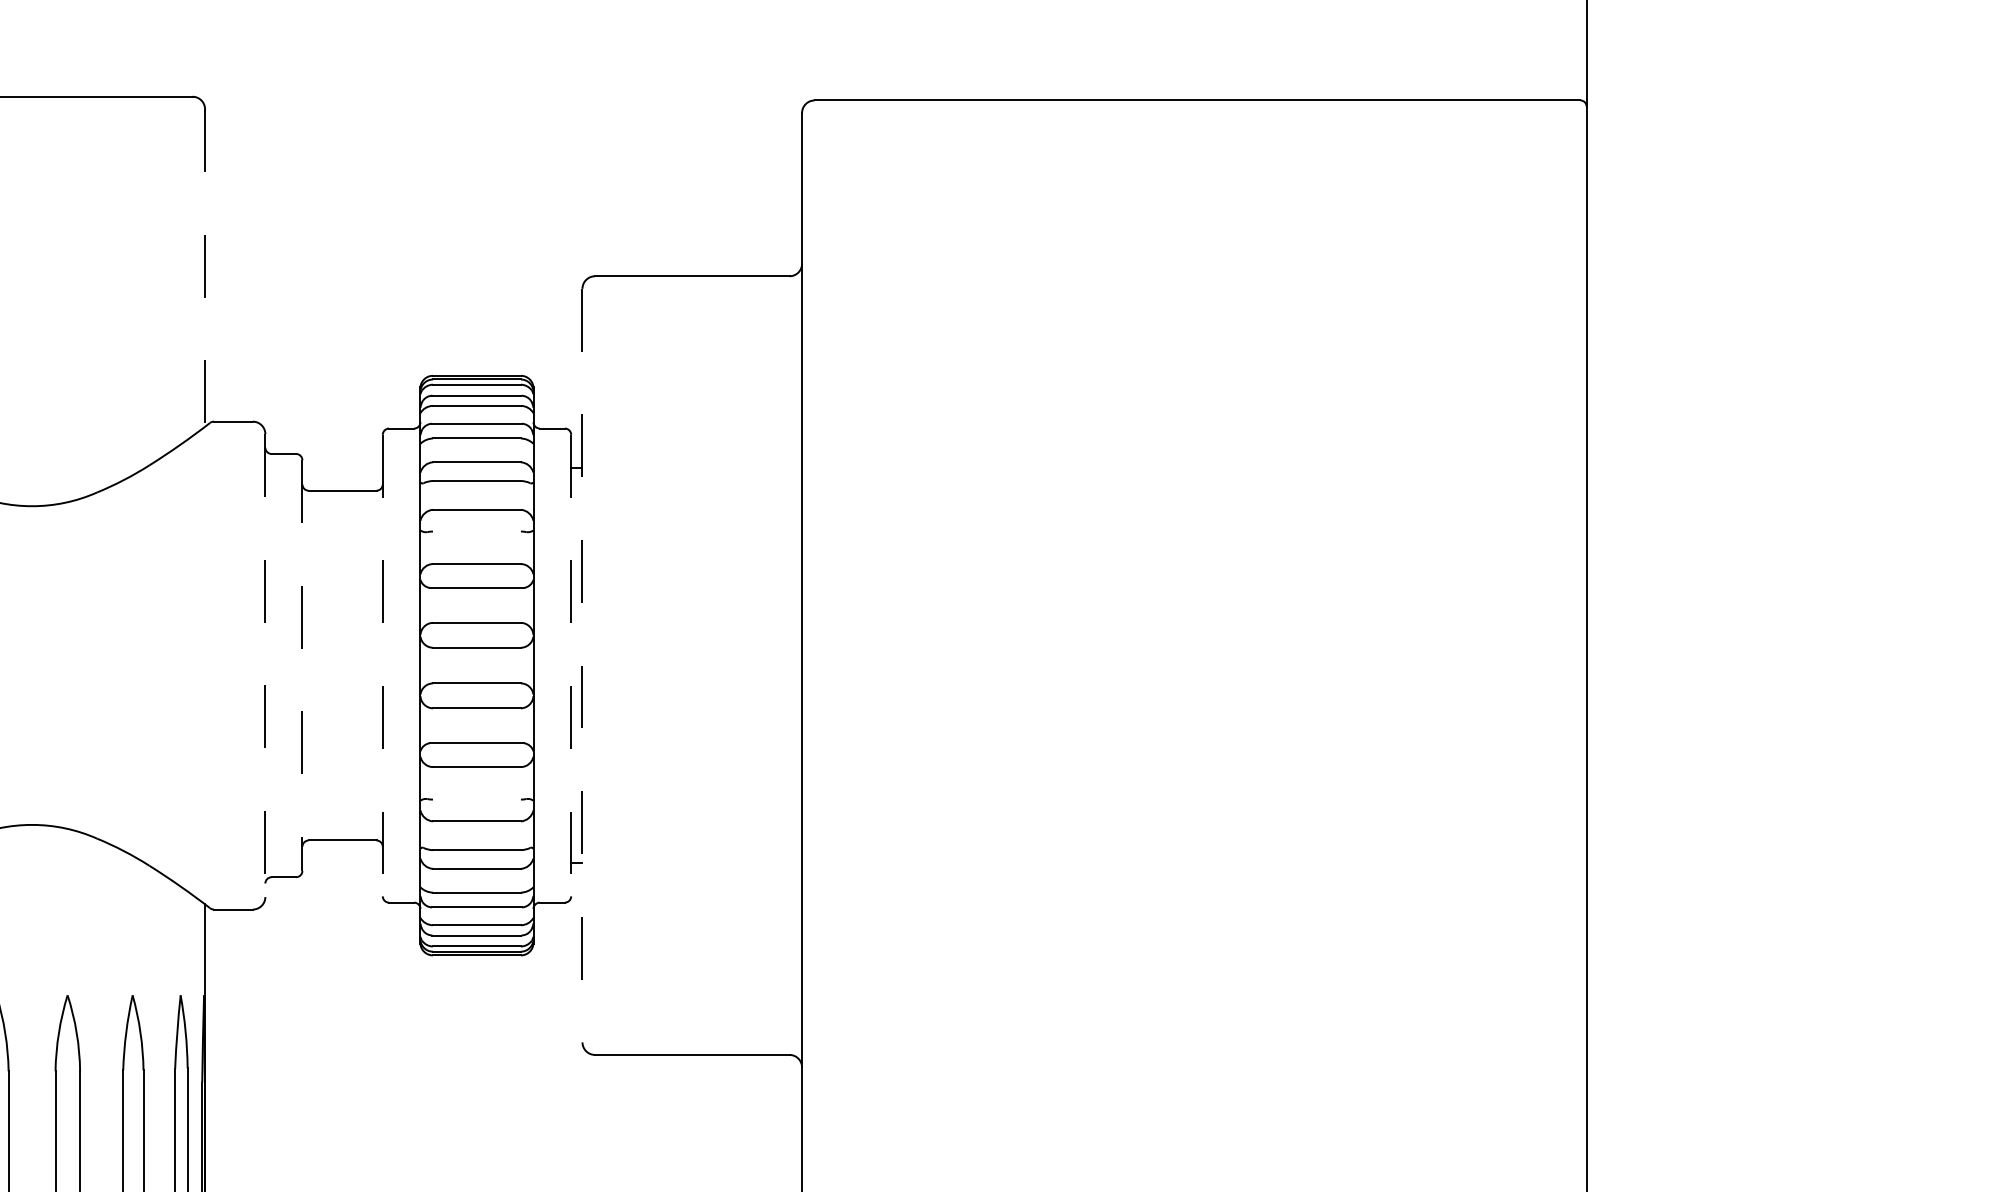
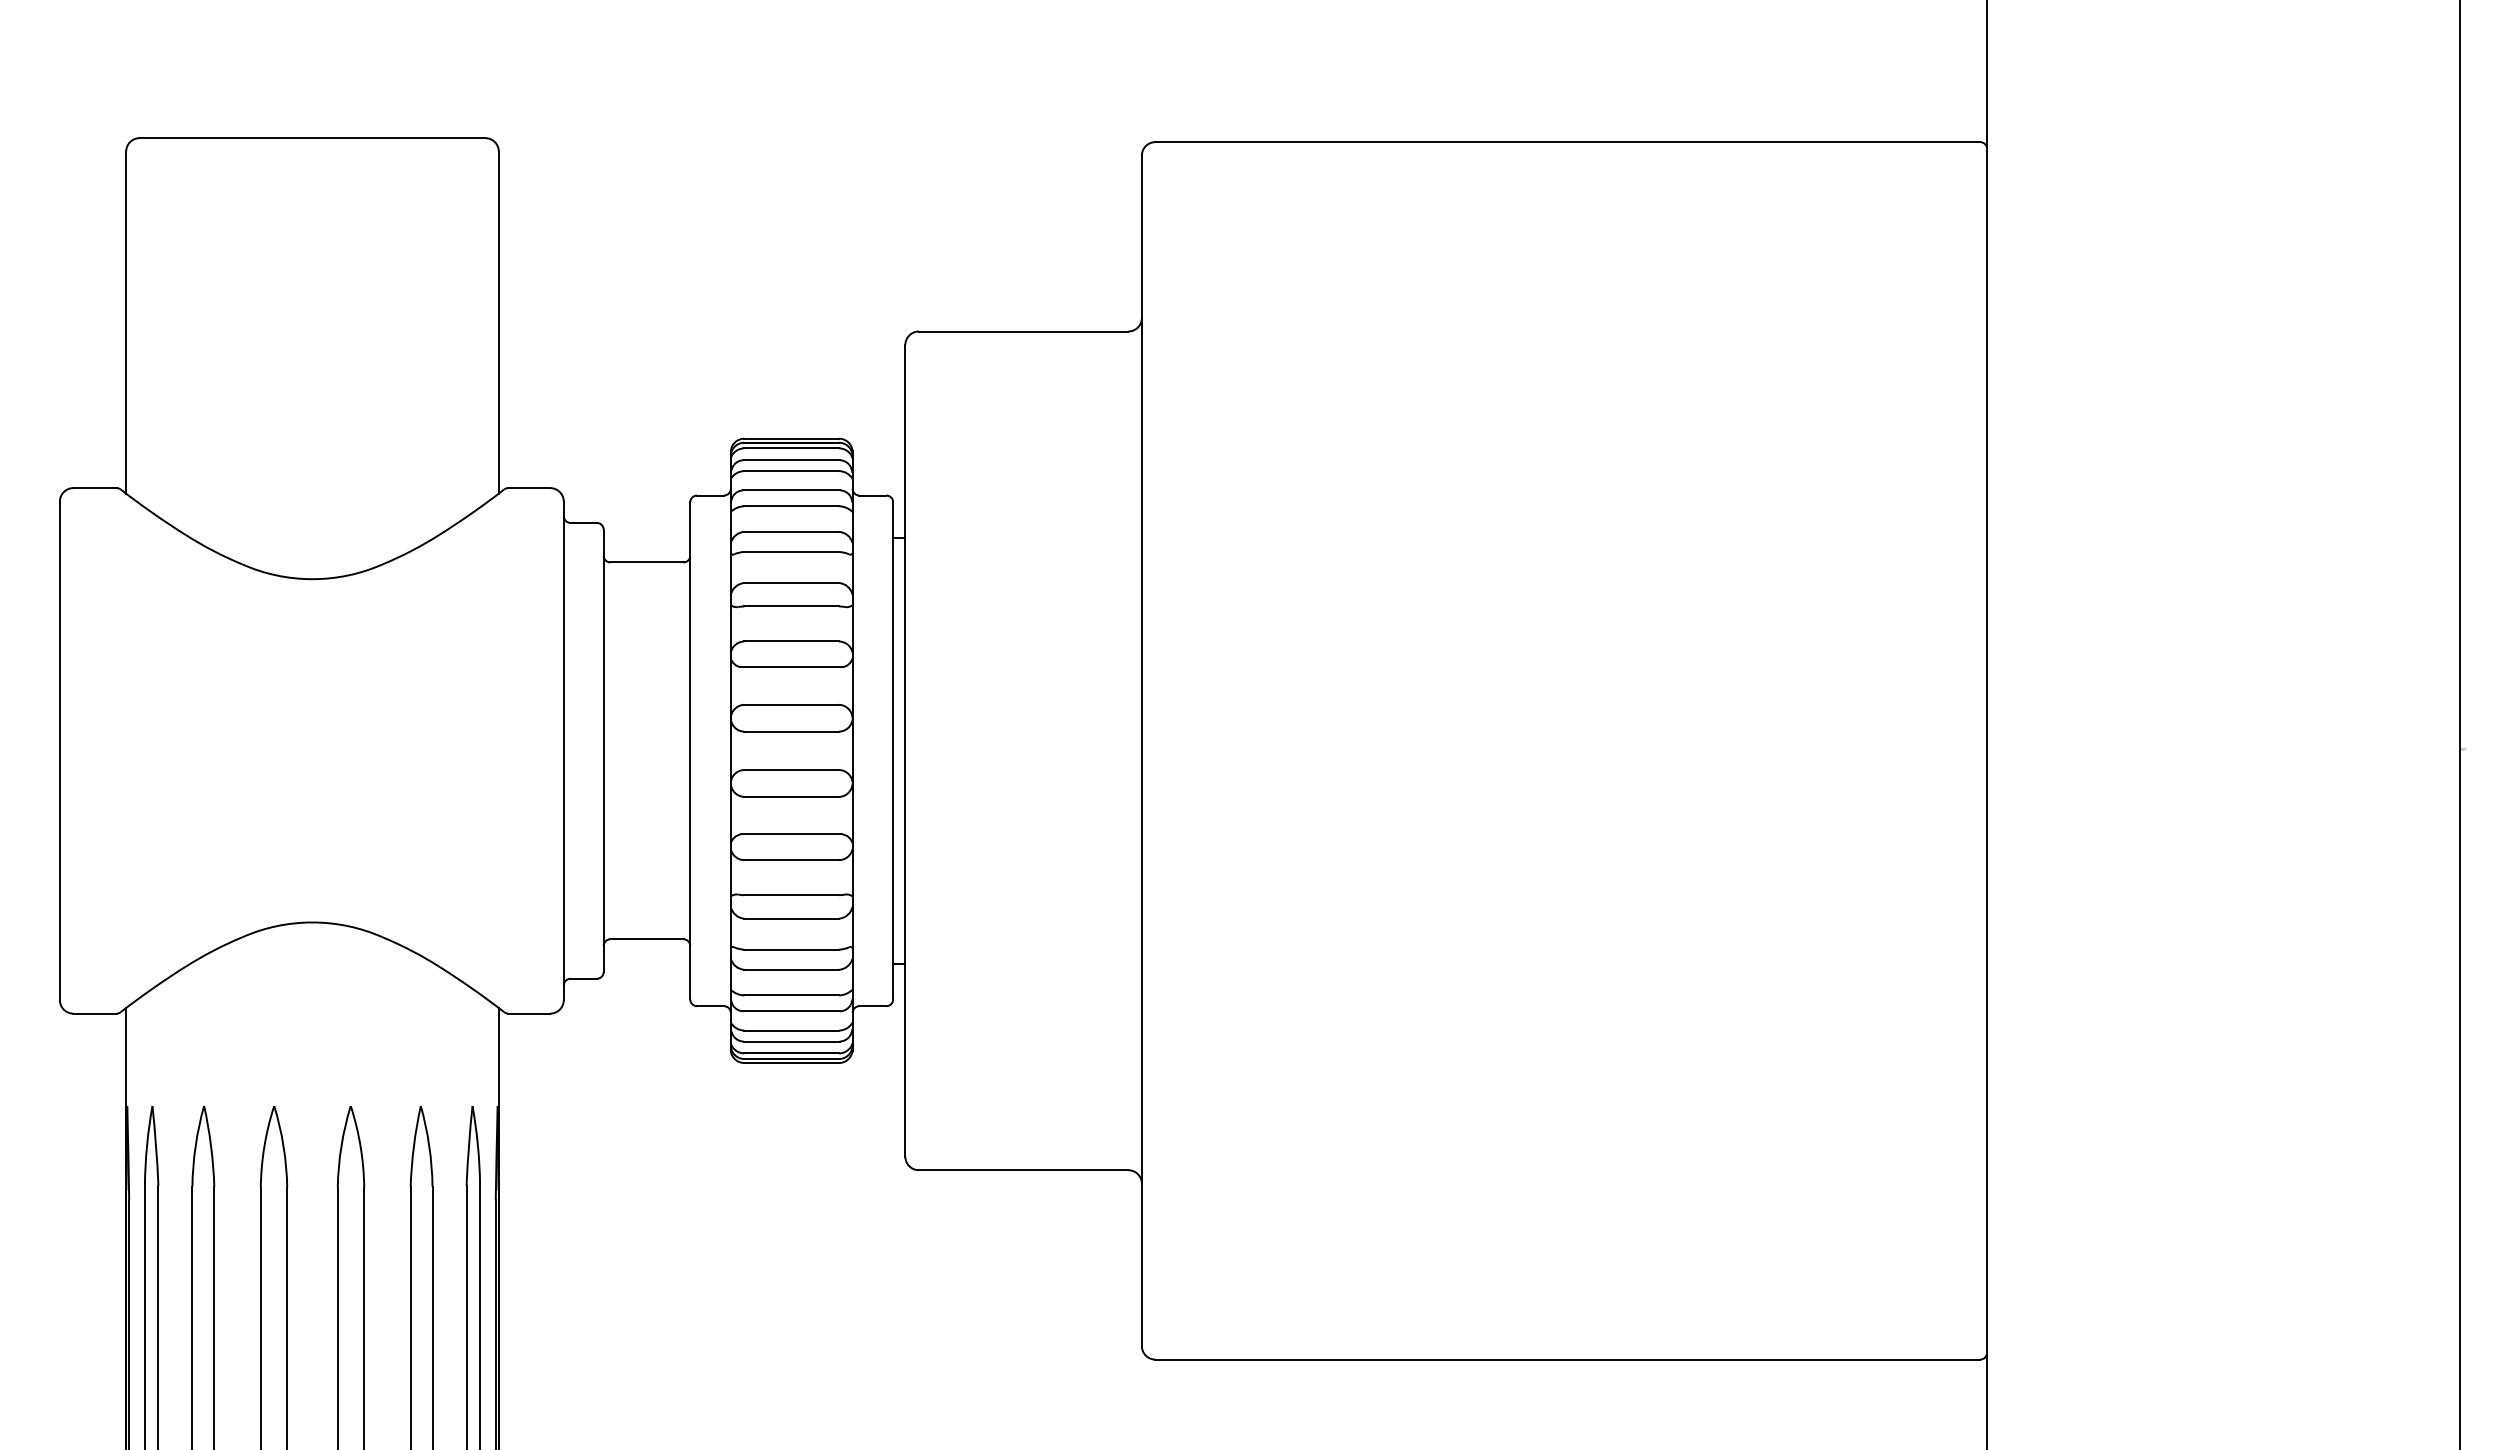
line: (204, 267) -> (498, 322), dashed -> solid
line: (476, 531) -> (791, 606), added
line: (383, 665) -> (690, 750), dashed -> solid
line: (571, 665) -> (893, 750), dashed -> solid
line: (582, 665) -> (905, 750), dashed -> solid
line: (265, 666) -> (563, 751), dashed -> solid
line: (302, 666) -> (603, 751), dashed -> solid
line: (476, 799) -> (791, 895), added

